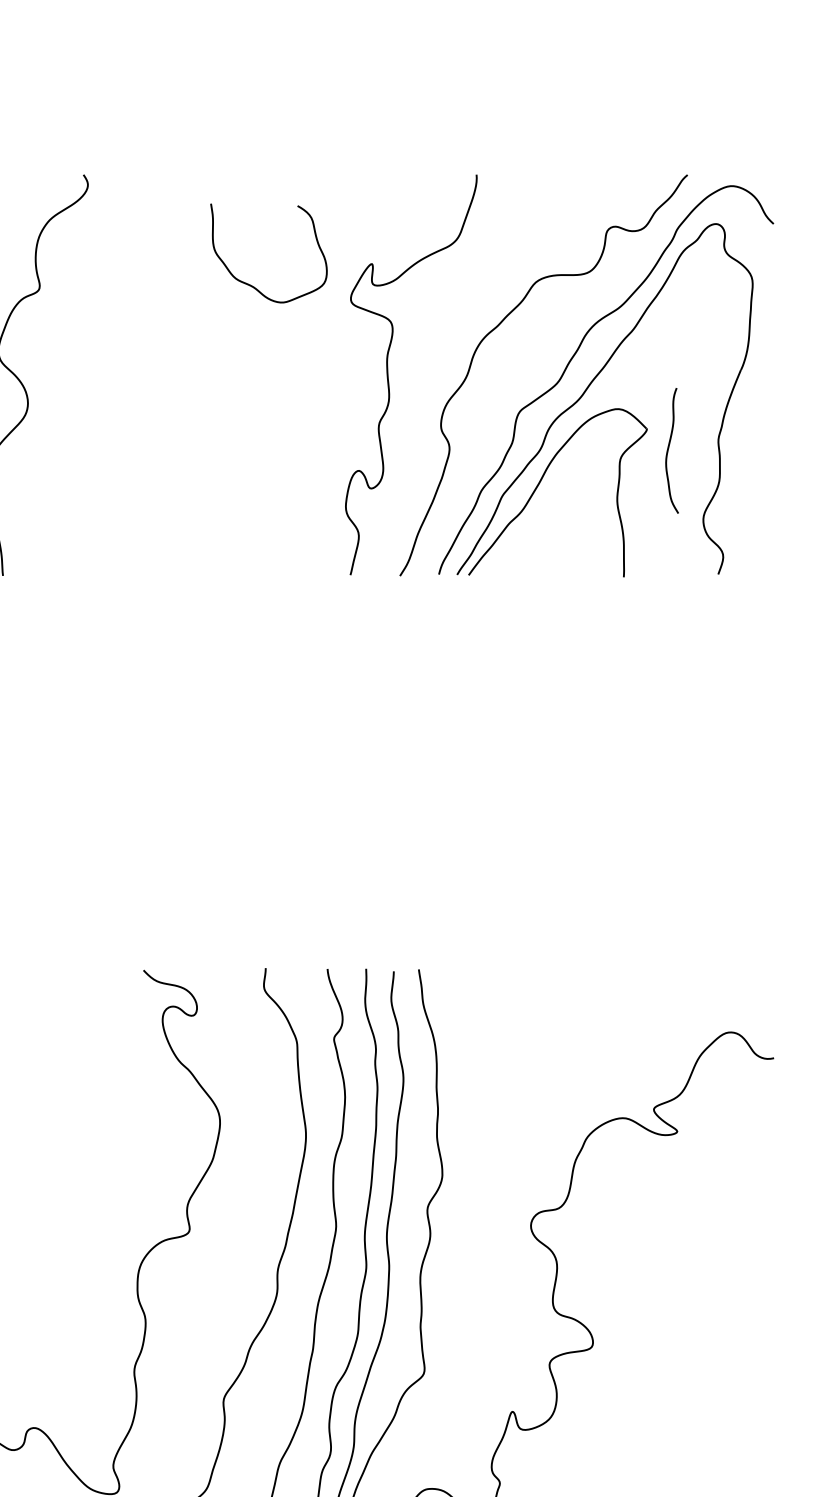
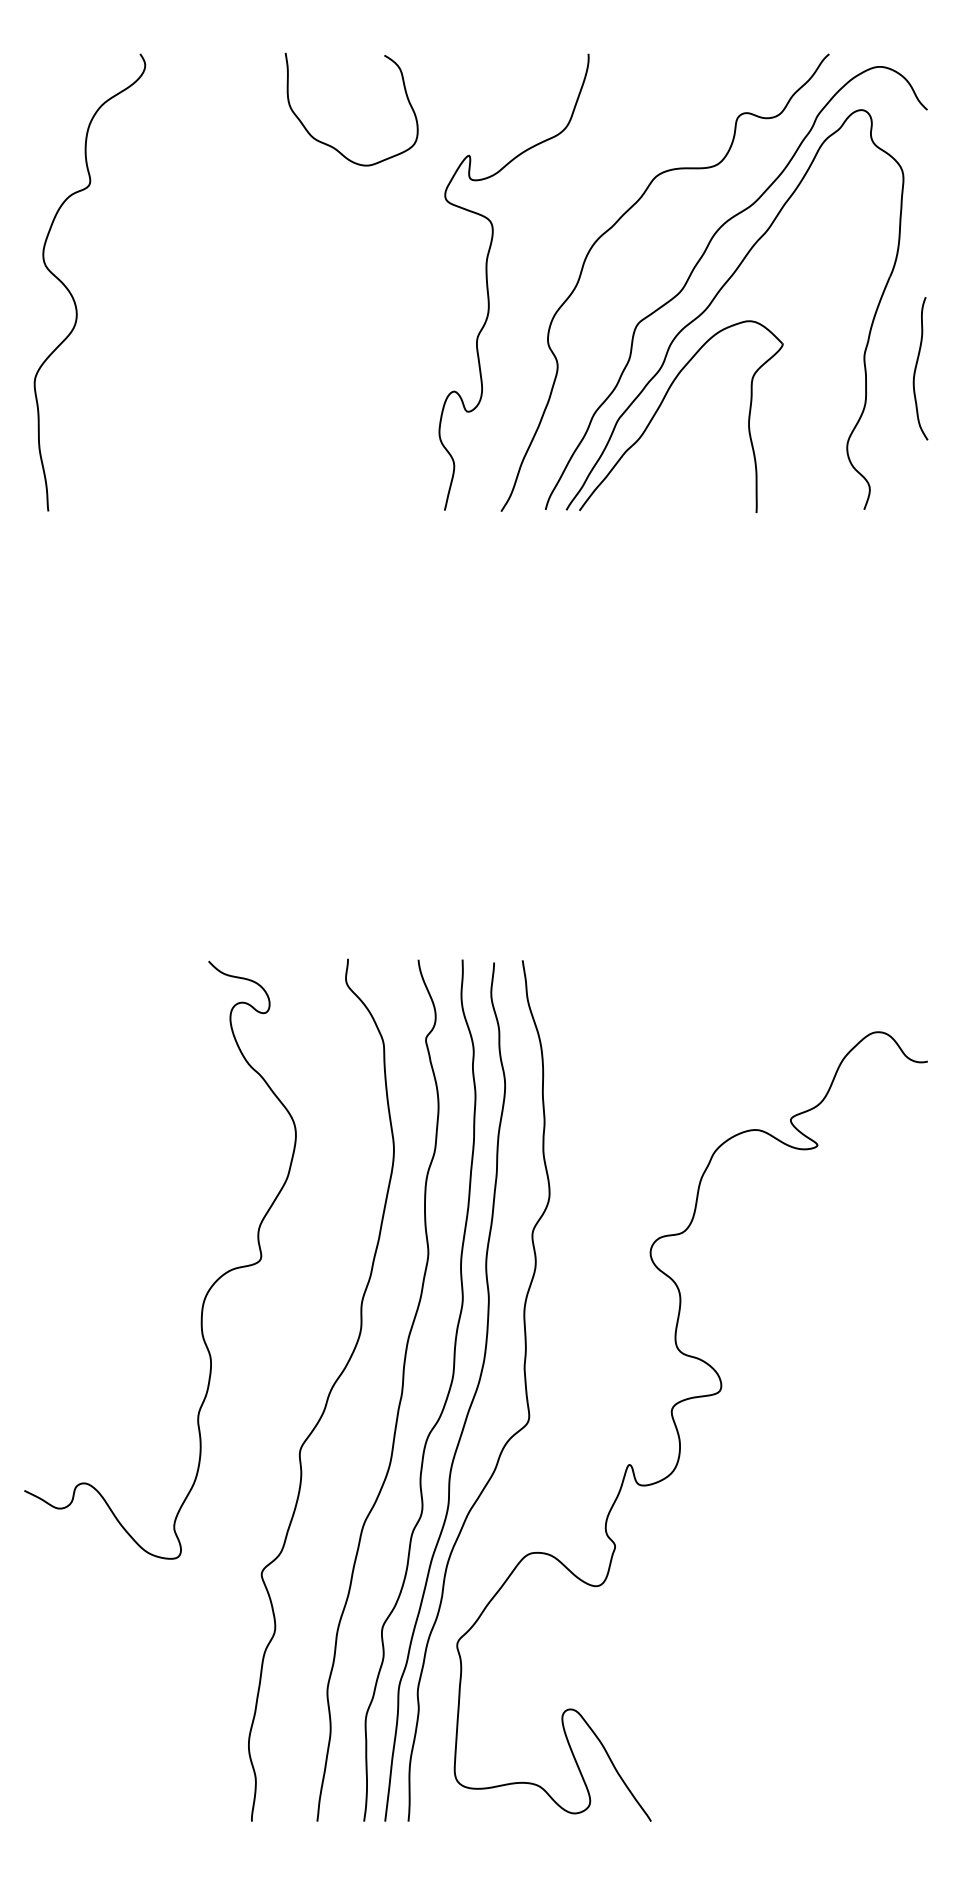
curve: (253, 285) -> (333, 146), moved
curve: (668, 450) -> (916, 368), moved

